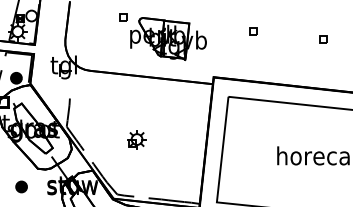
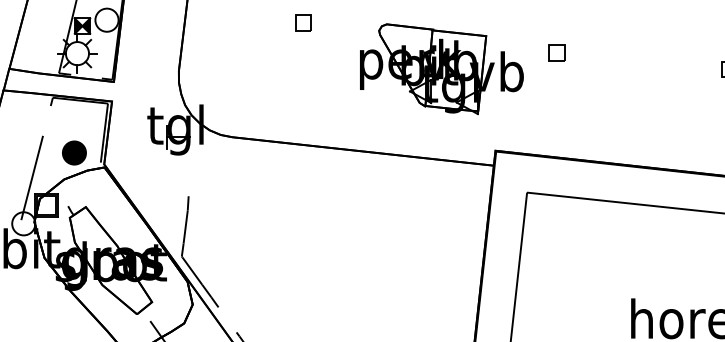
part: (253, 31) -> (557, 53), moved
part: (168, 38) -> (441, 68), moved
part: (136, 139) -> (330, 283), removed

